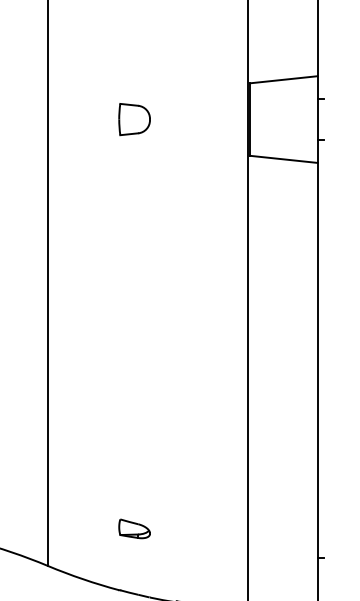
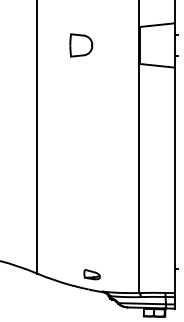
part: (133, 119) -> (80, 45), size x1.4
part: (133, 528) -> (91, 274), moved

